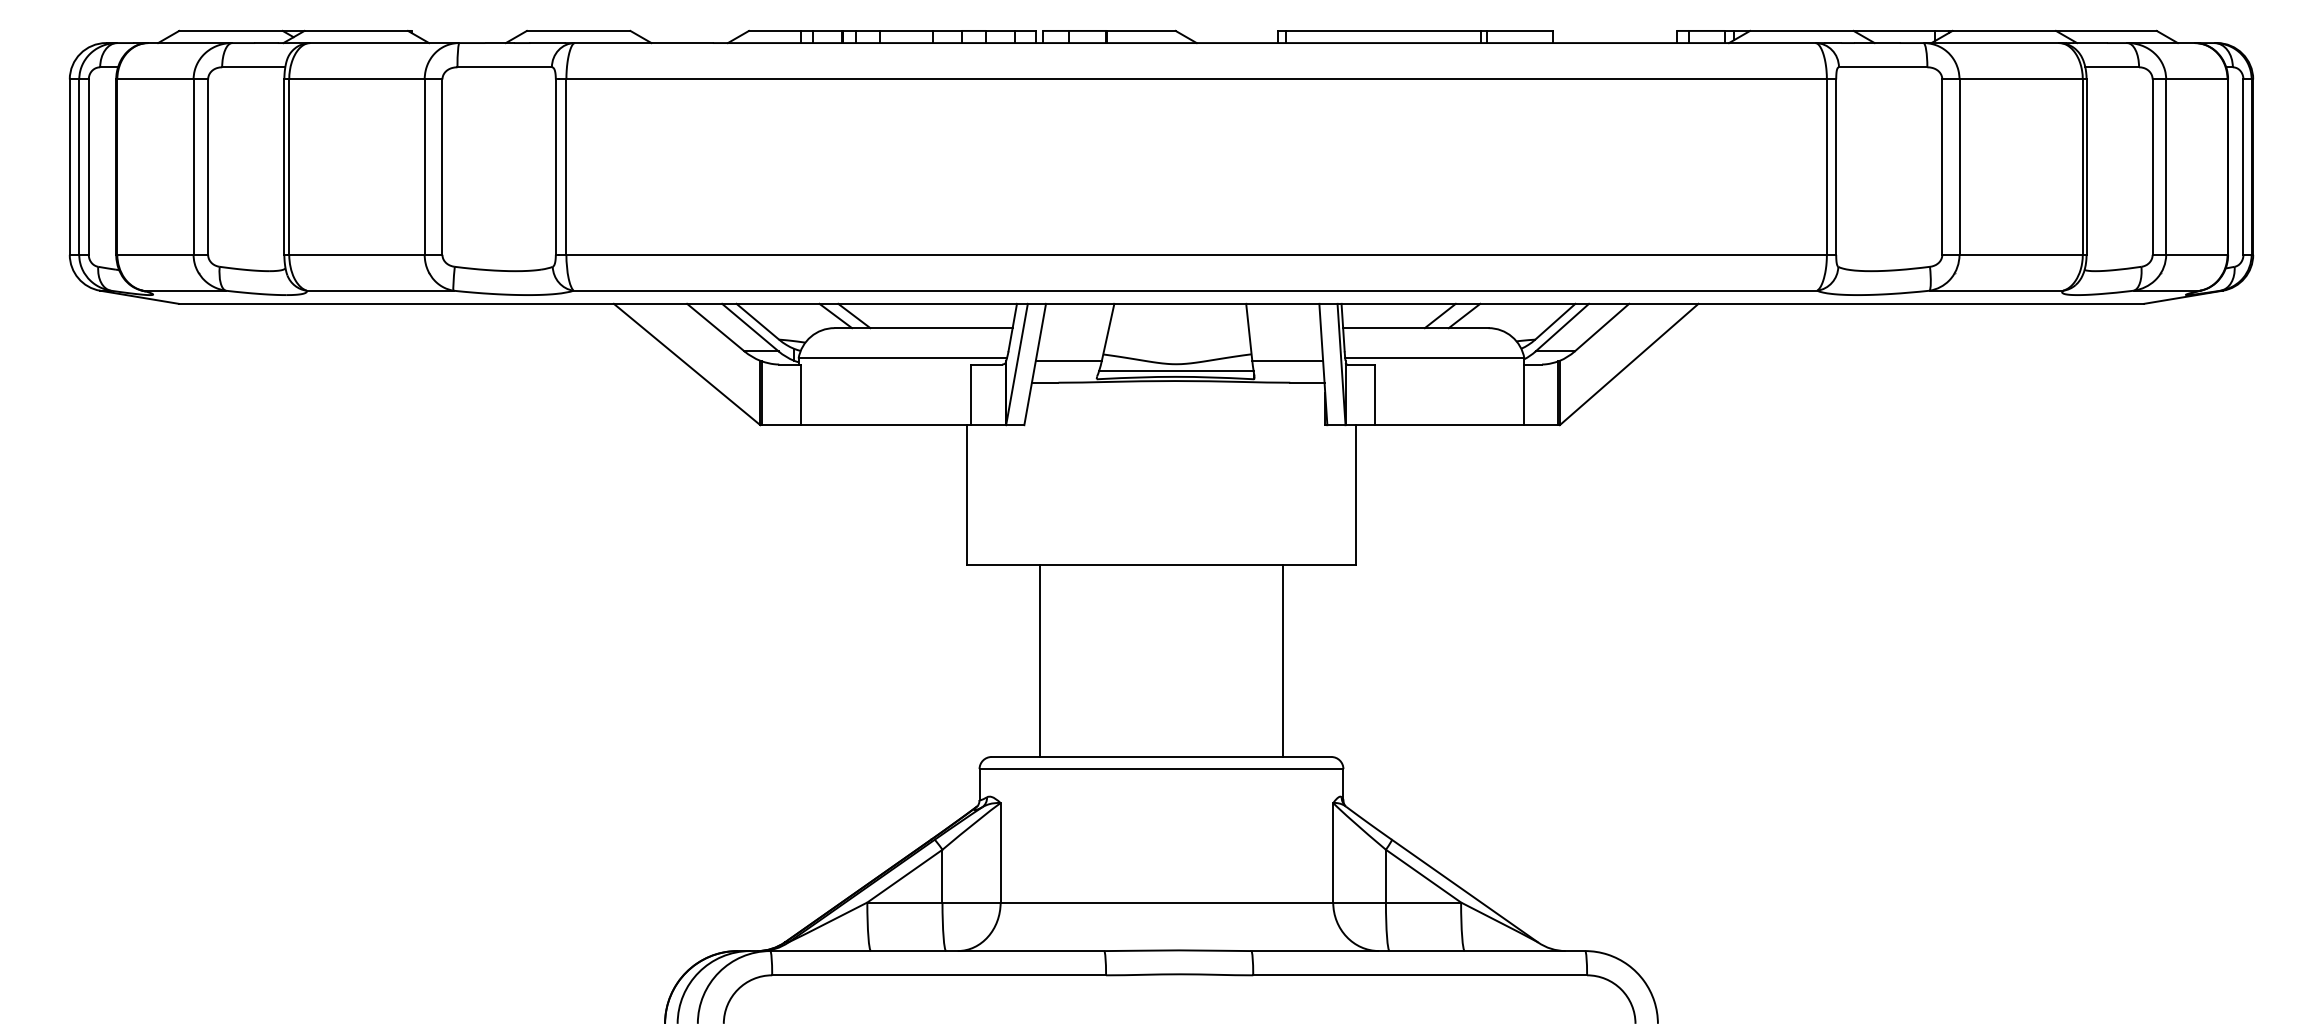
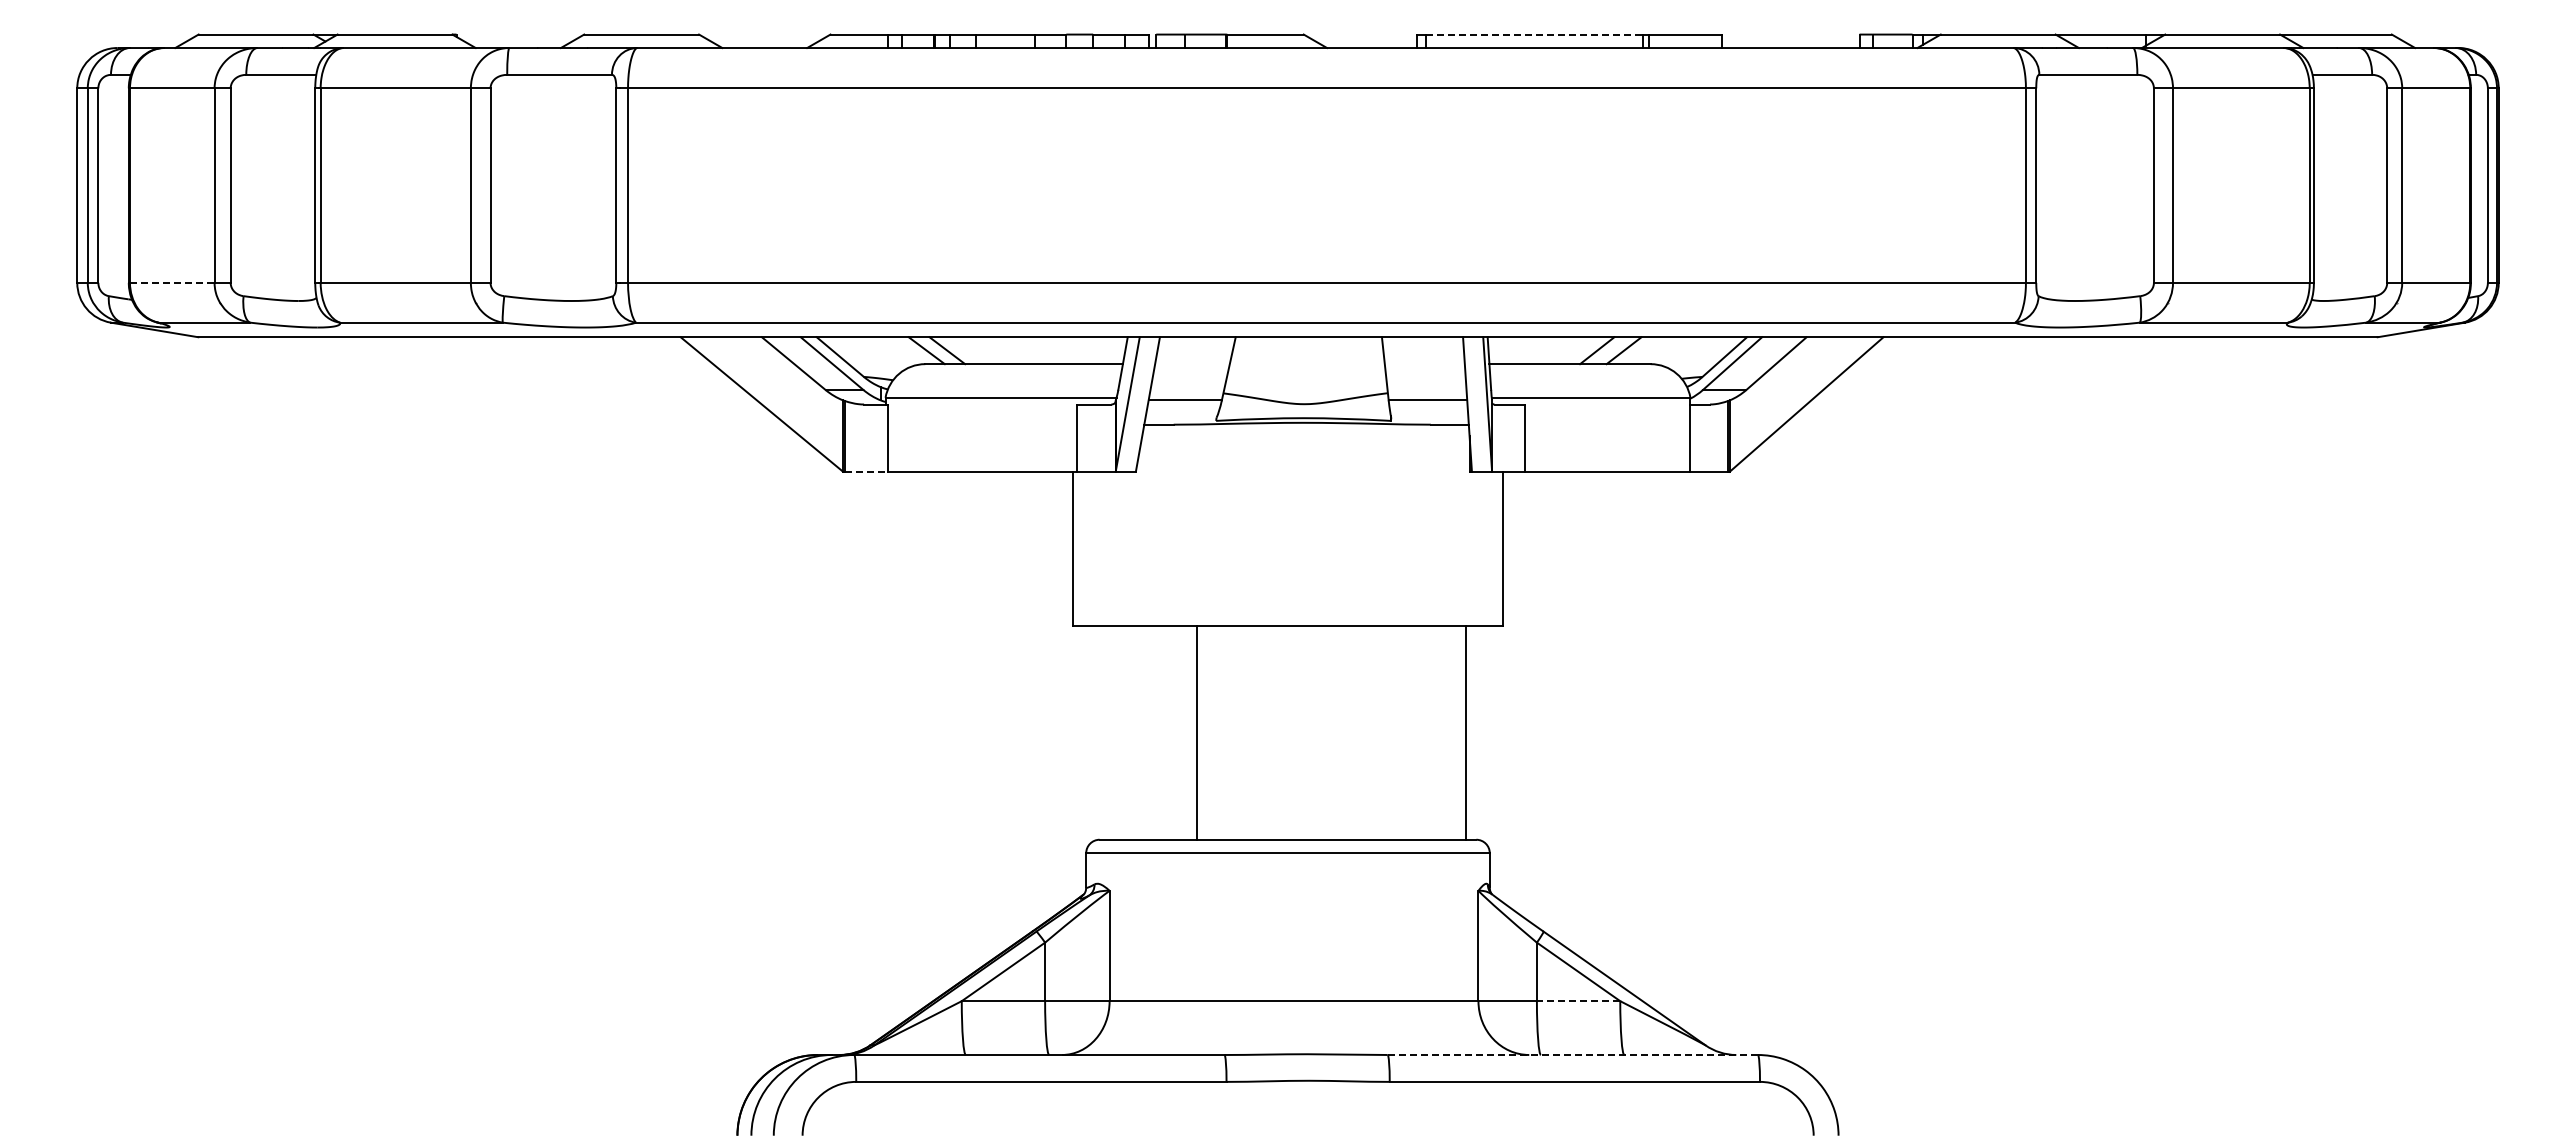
line: (1383, 30) -> (1534, 34), solid -> dashed
line: (155, 254) -> (172, 282), solid -> dashed
line: (1176, 370) -> (1304, 411), removed
line: (781, 424) -> (866, 471), solid -> dashed
line: (1040, 660) -> (1197, 732), moved
line: (1282, 660) -> (1465, 732), moved
line: (1423, 902) -> (1578, 1001), solid -> dashed
line: (1418, 950) -> (1572, 1054), solid -> dashed

